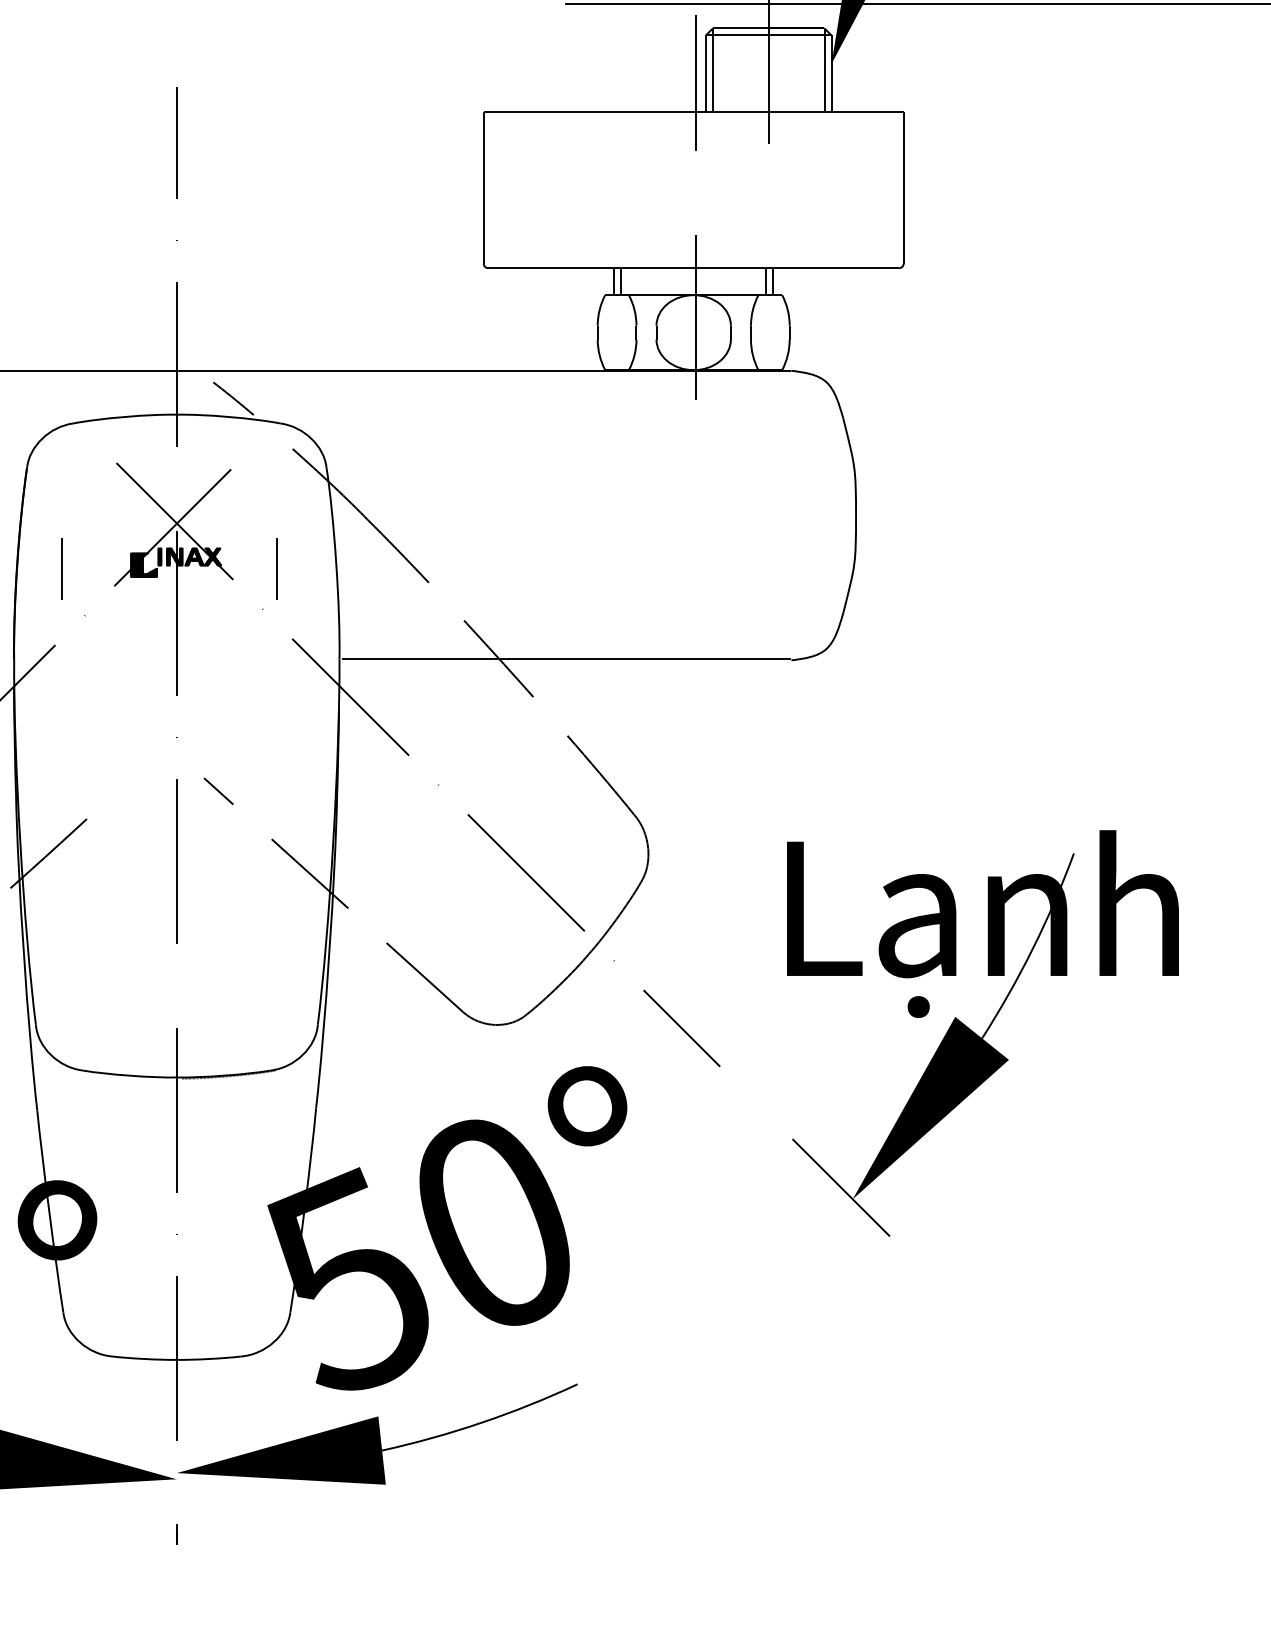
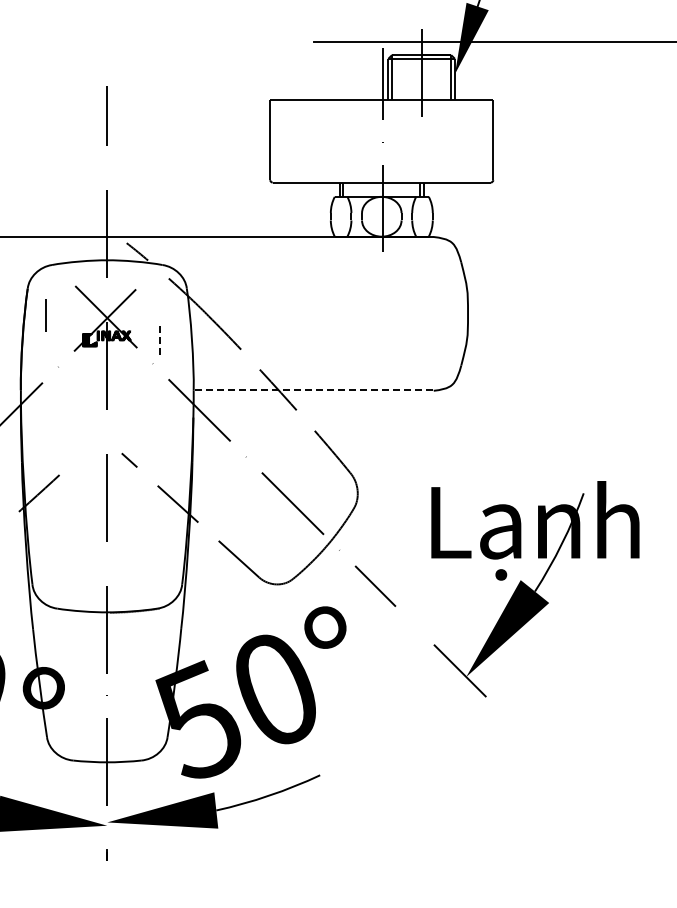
line: (60, 569) -> (45, 315), moved
line: (276, 569) -> (160, 342), solid -> dashed
line: (566, 659) -> (314, 390), solid -> dashed

